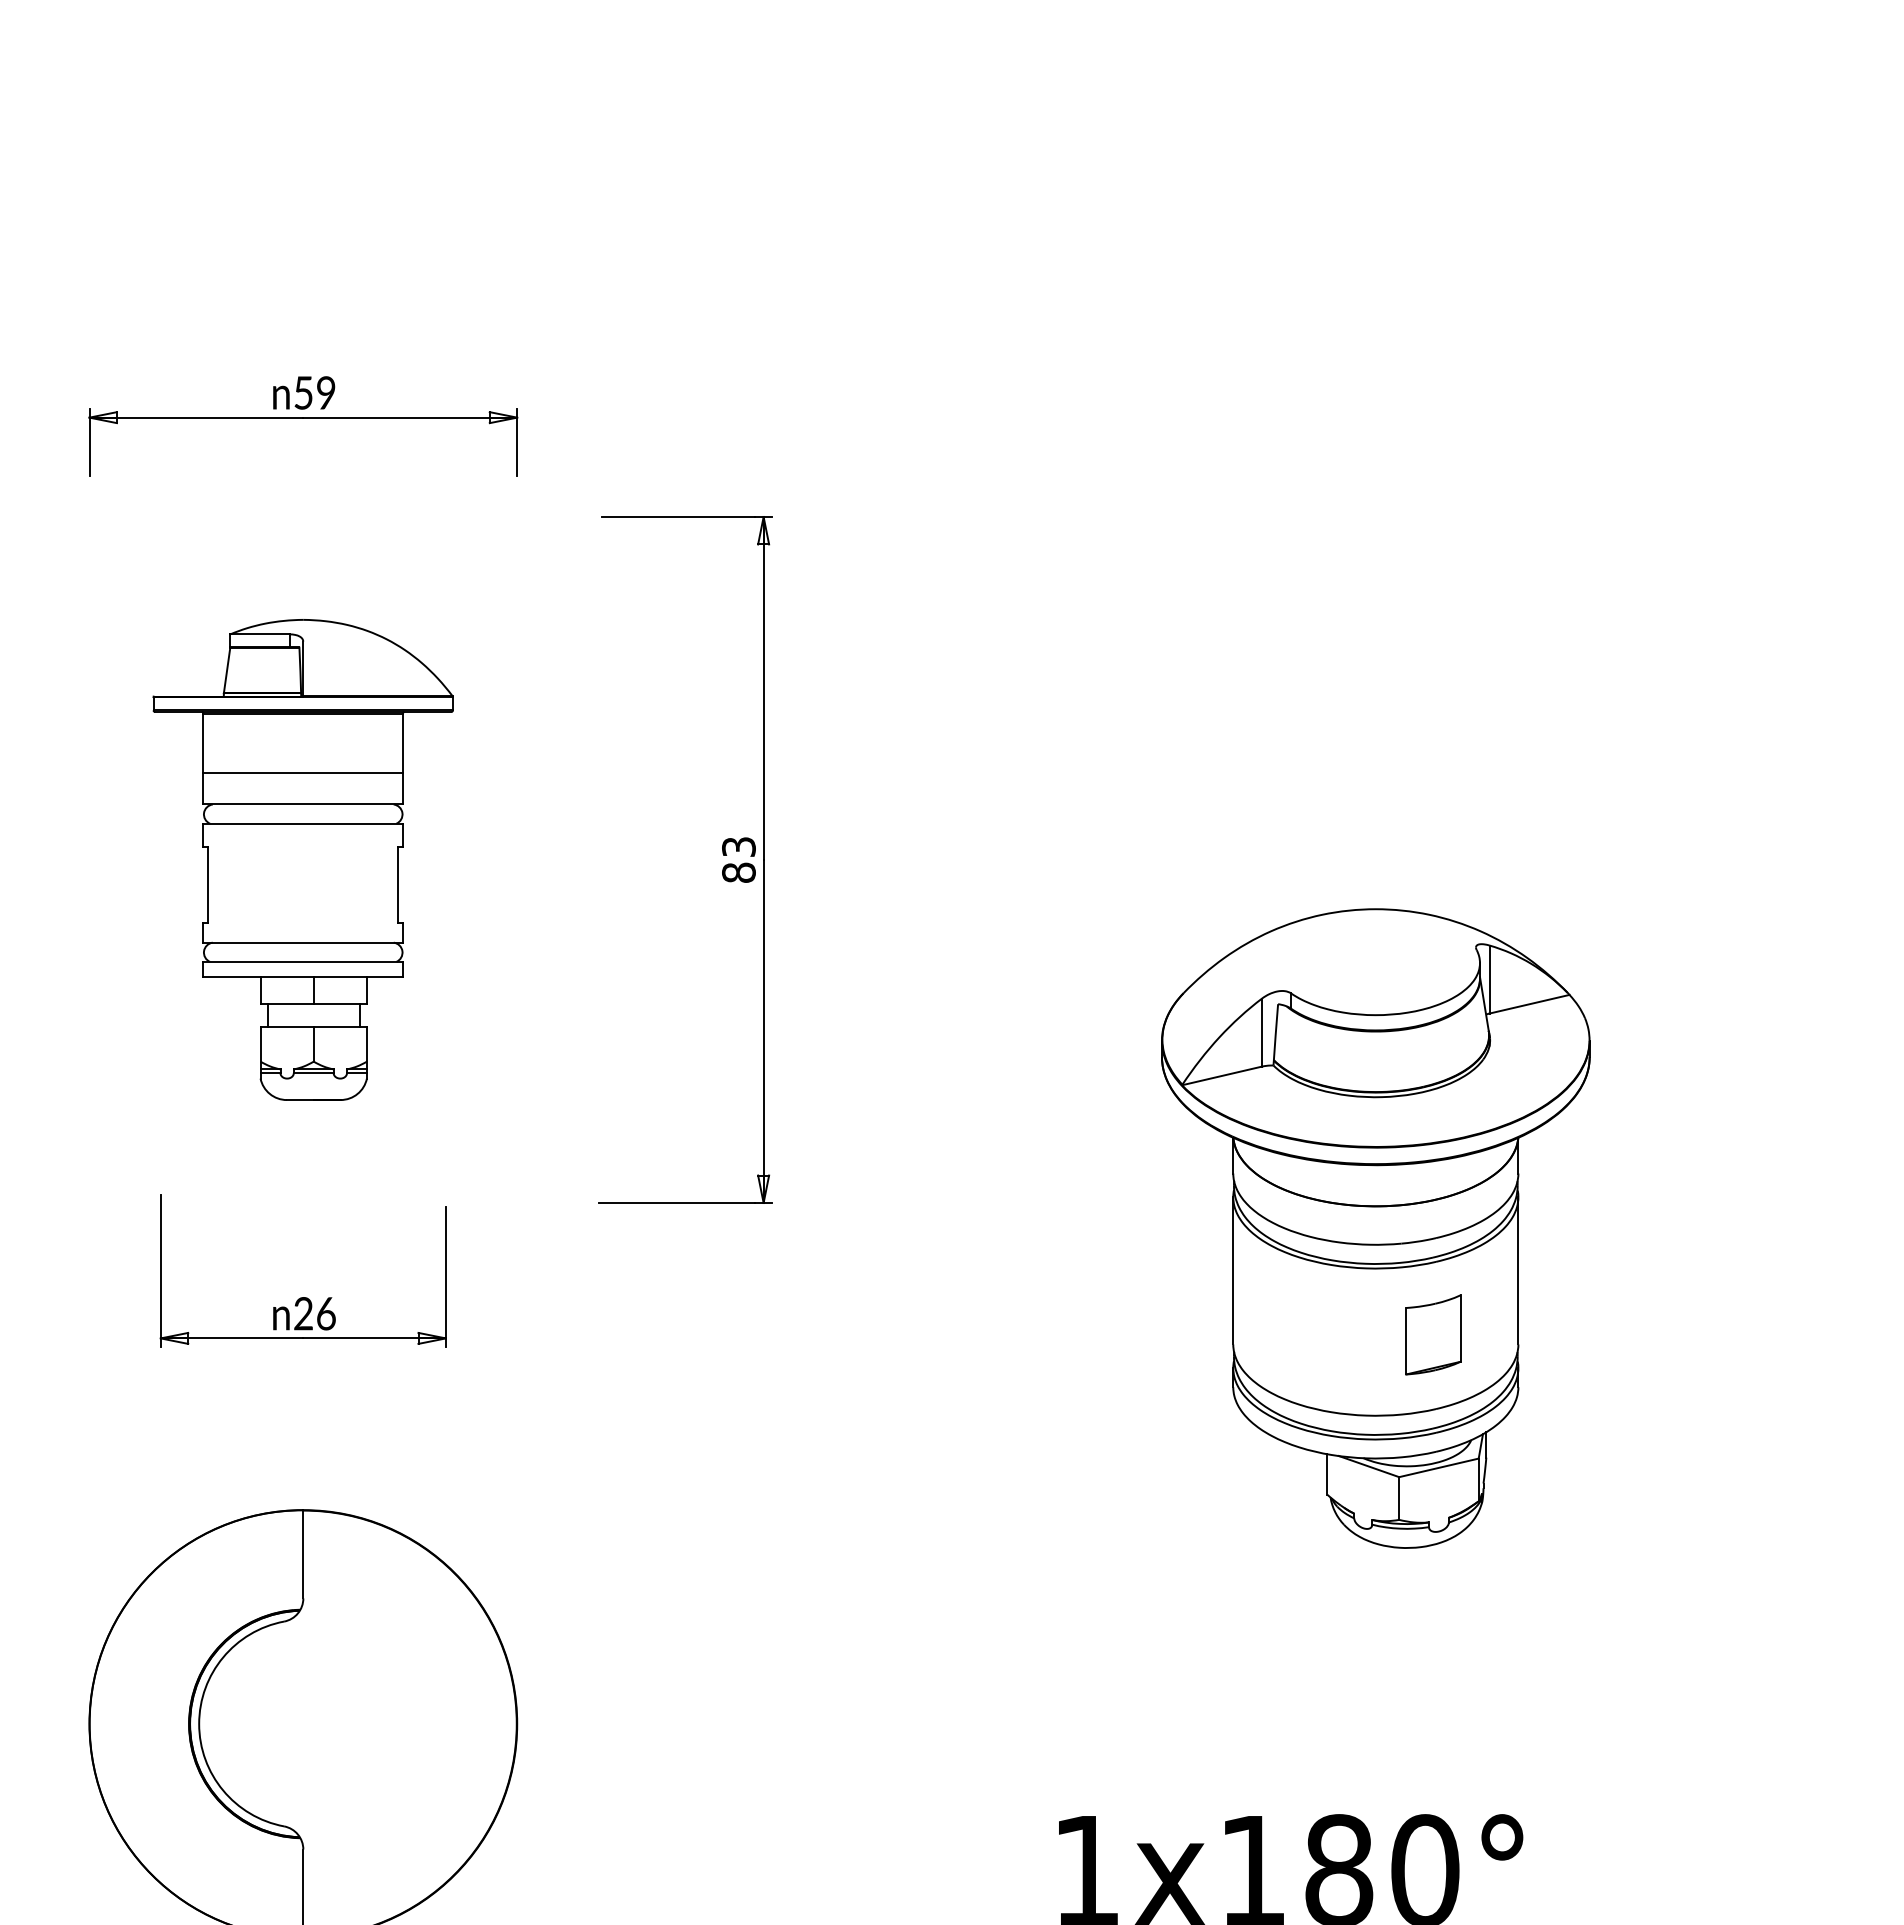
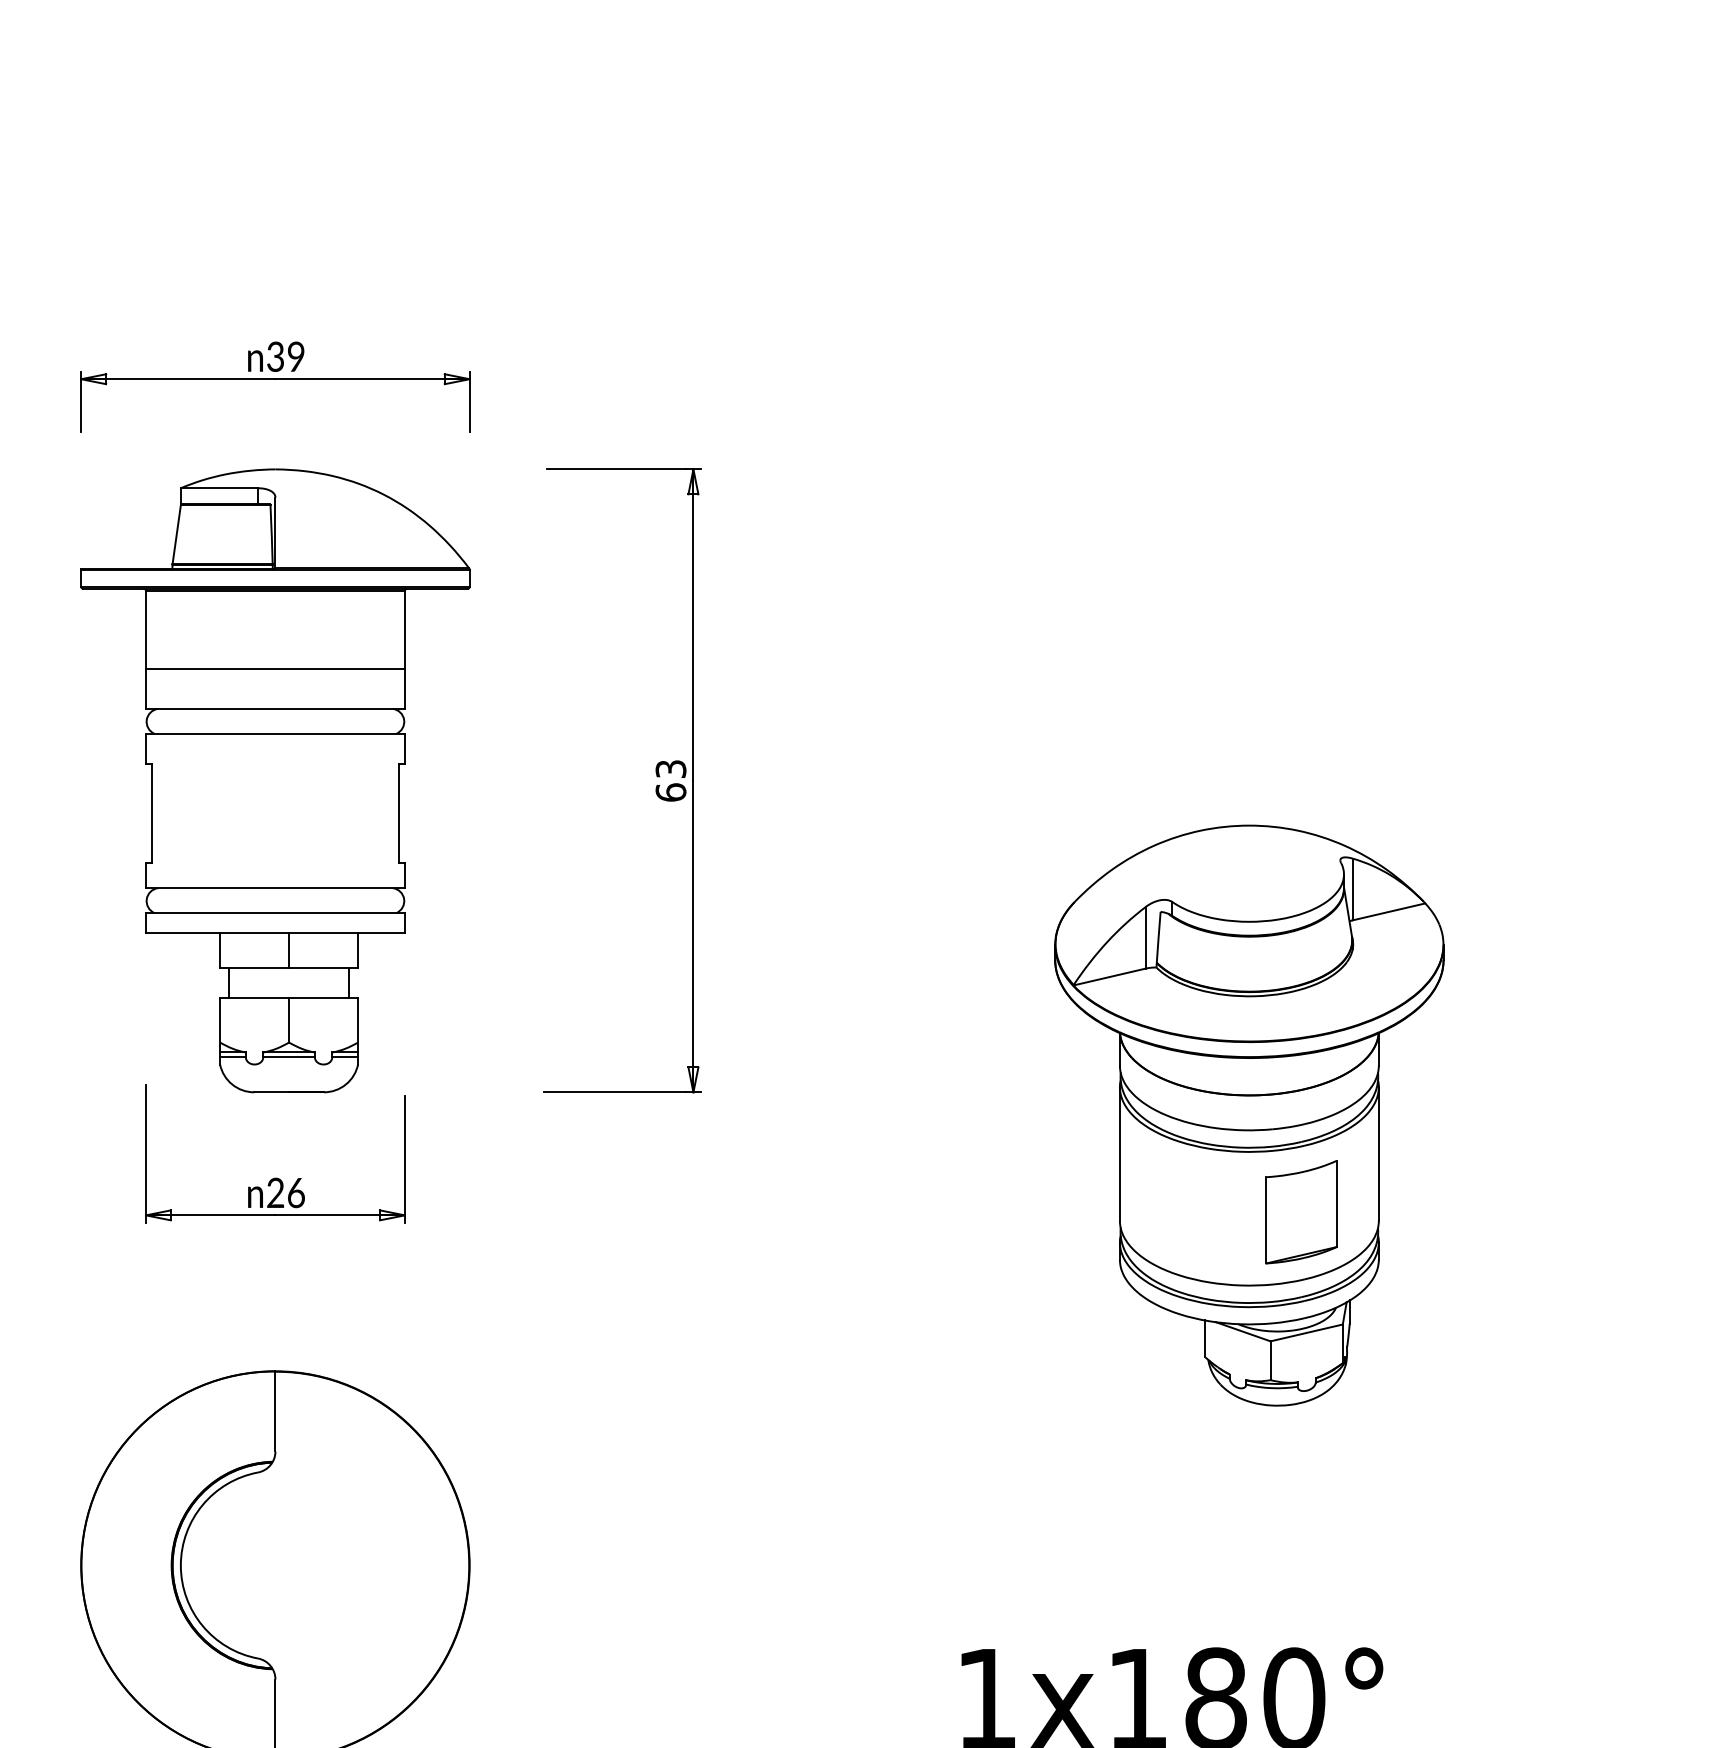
text: (303, 392) -> (275, 356), 59 -> 39
part: (302, 859) -> (274, 780), size x1.43
text: (738, 872) -> (670, 792), 83 -> 63
part: (1433, 1334) -> (1301, 1211), size x1.43

